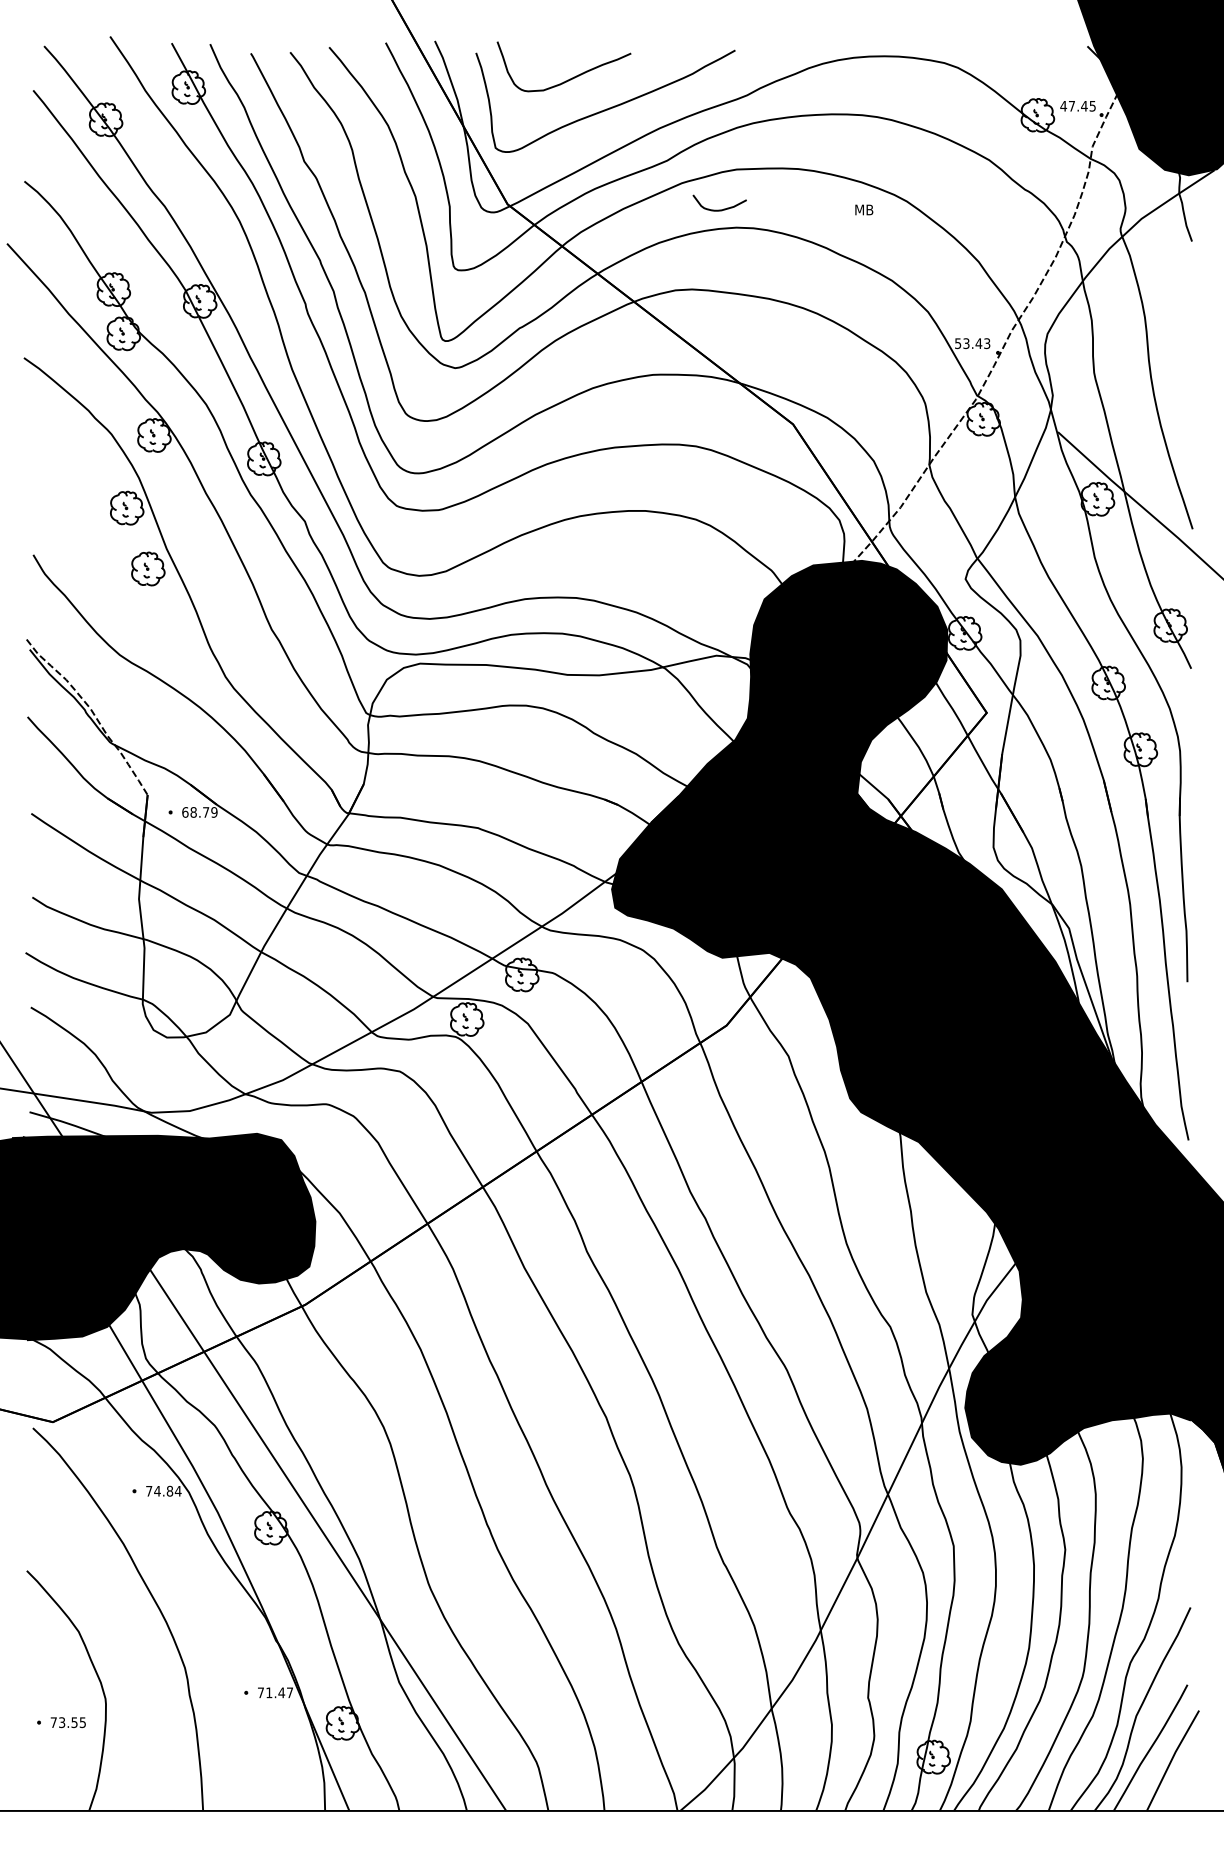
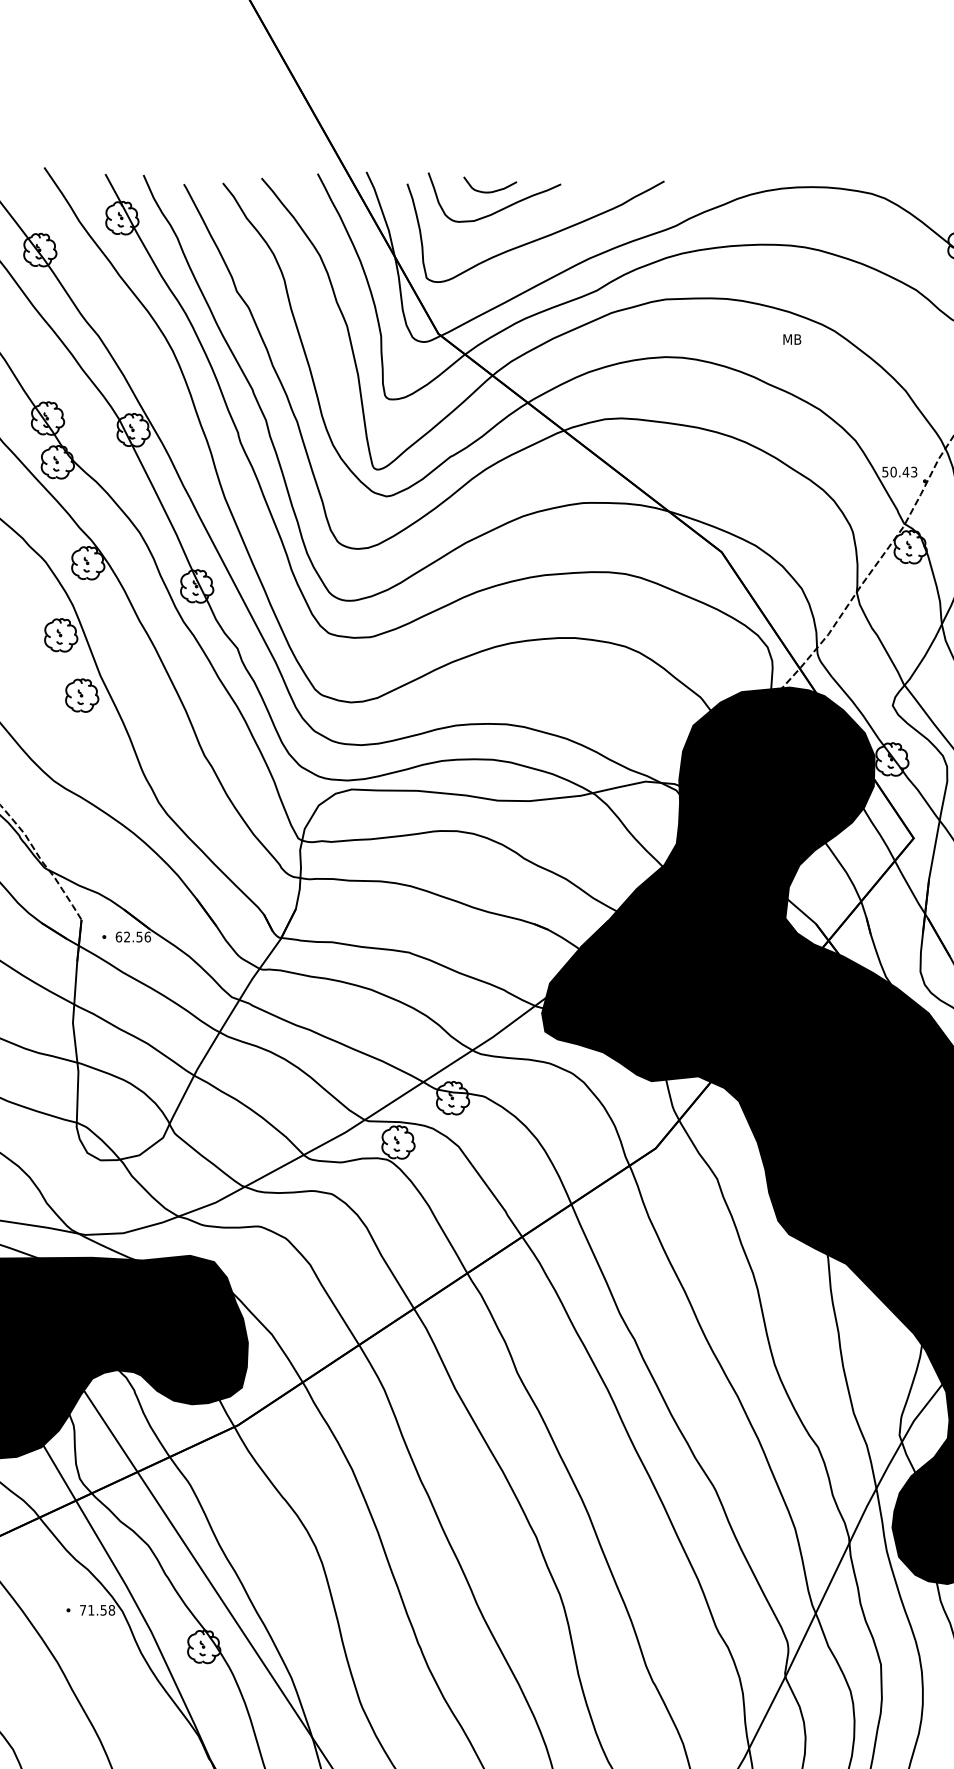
curve: (719, 209) -> (490, 191), moved
text: (966, 343) -> (893, 471), 53.43 -> 50.43
text: (203, 812) -> (136, 937), 68.79 -> 62.56
text: (167, 1490) -> (101, 1609), 74.84 -> 71.58

